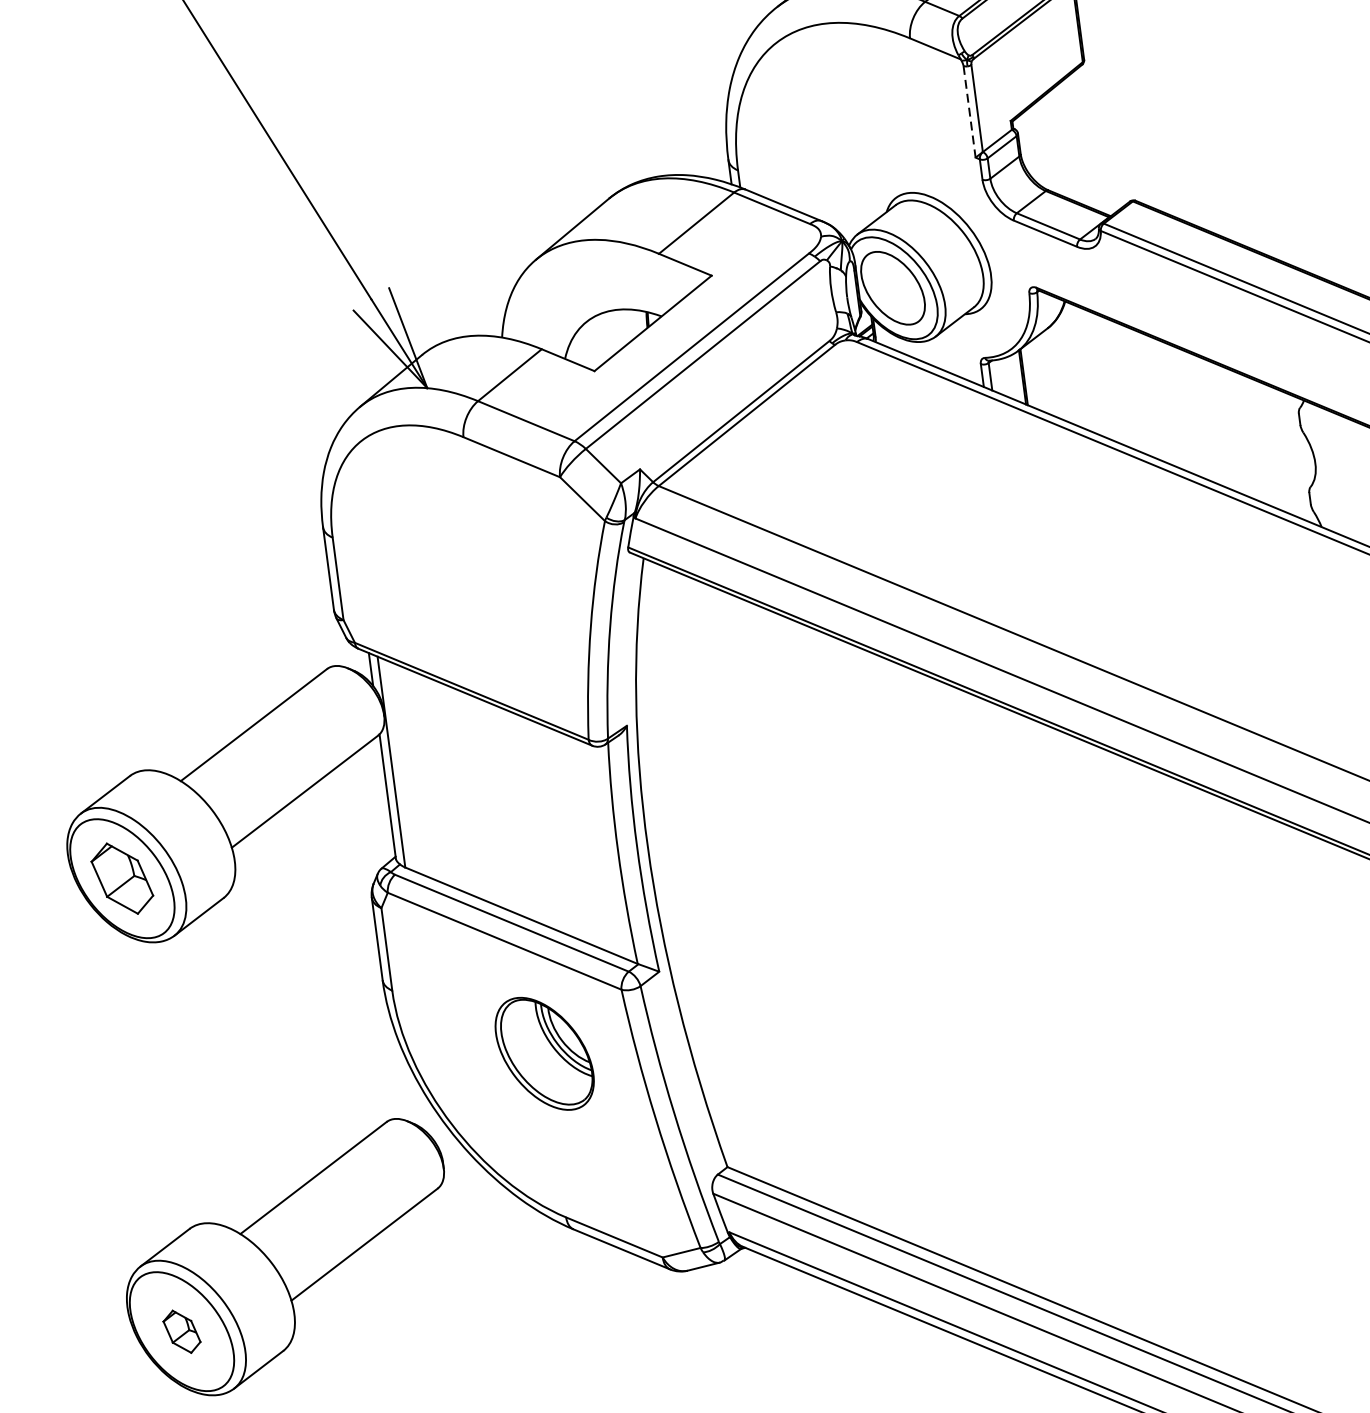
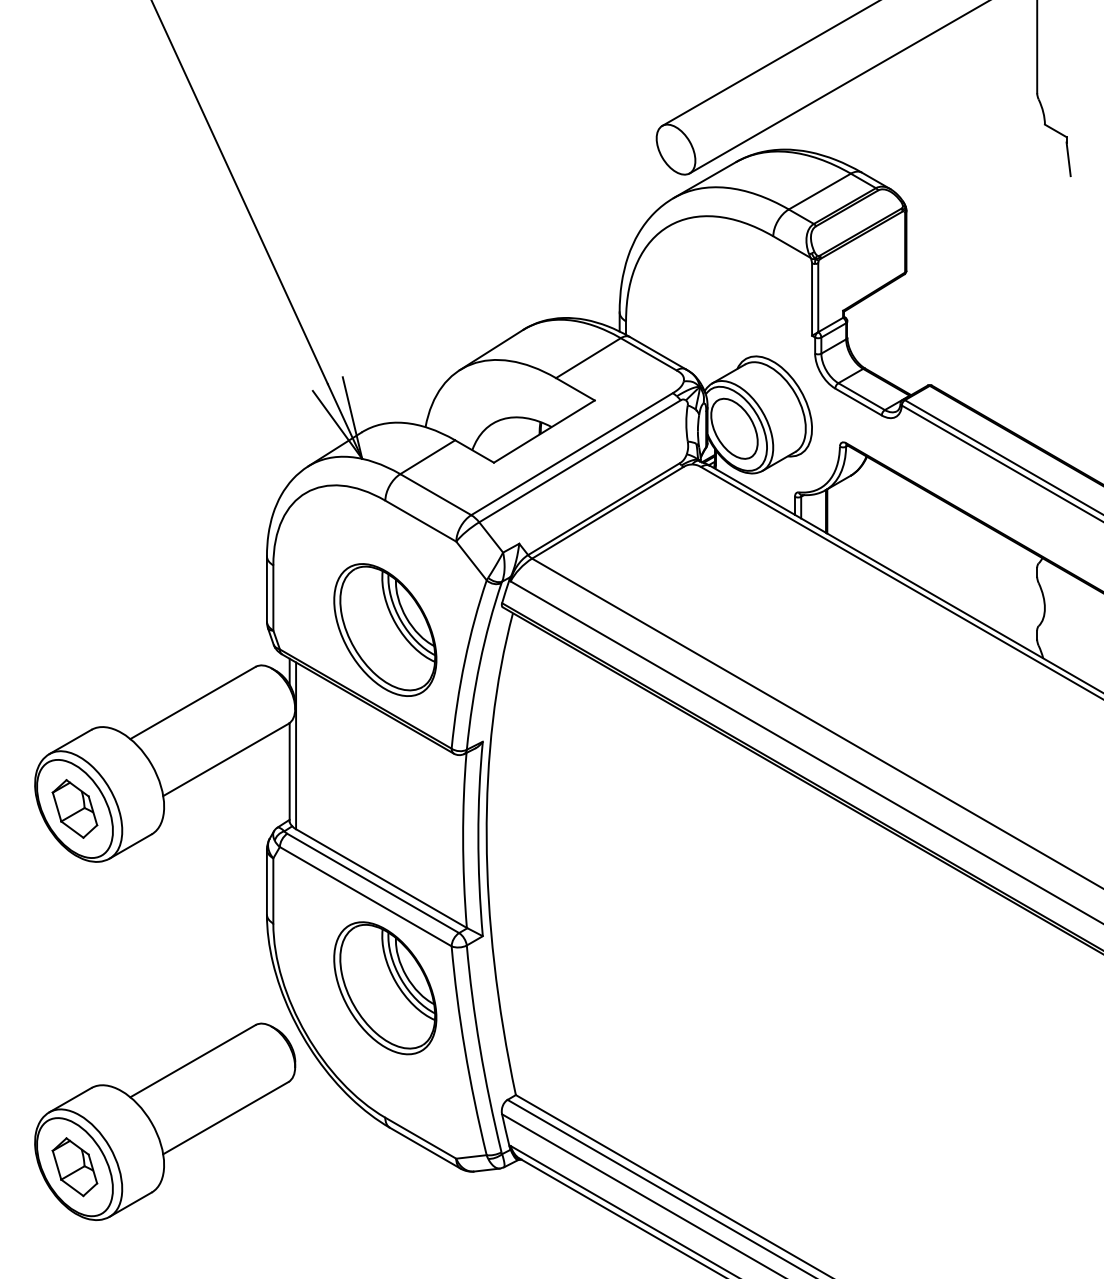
line: (970, 112) -> (812, 300), dashed -> solid
part: (485, 600) -> (385, 629), added
part: (544, 1054) -> (385, 988), size x1.43
part: (181, 1332) -> (74, 1167), size x1.67

